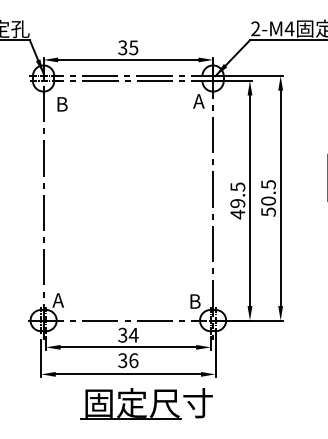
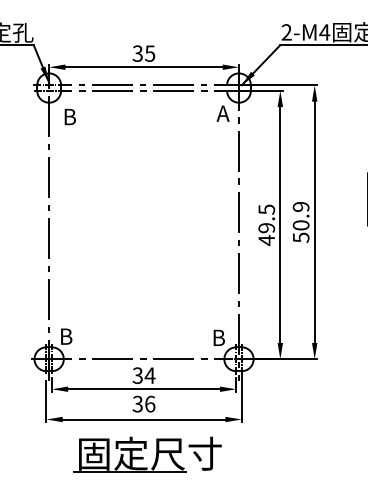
text: (267, 185) -> (300, 207), 50.5 -> 50.9
text: (58, 300) -> (65, 336), A -> B
part: (146, 403) -> (147, 454), moved

